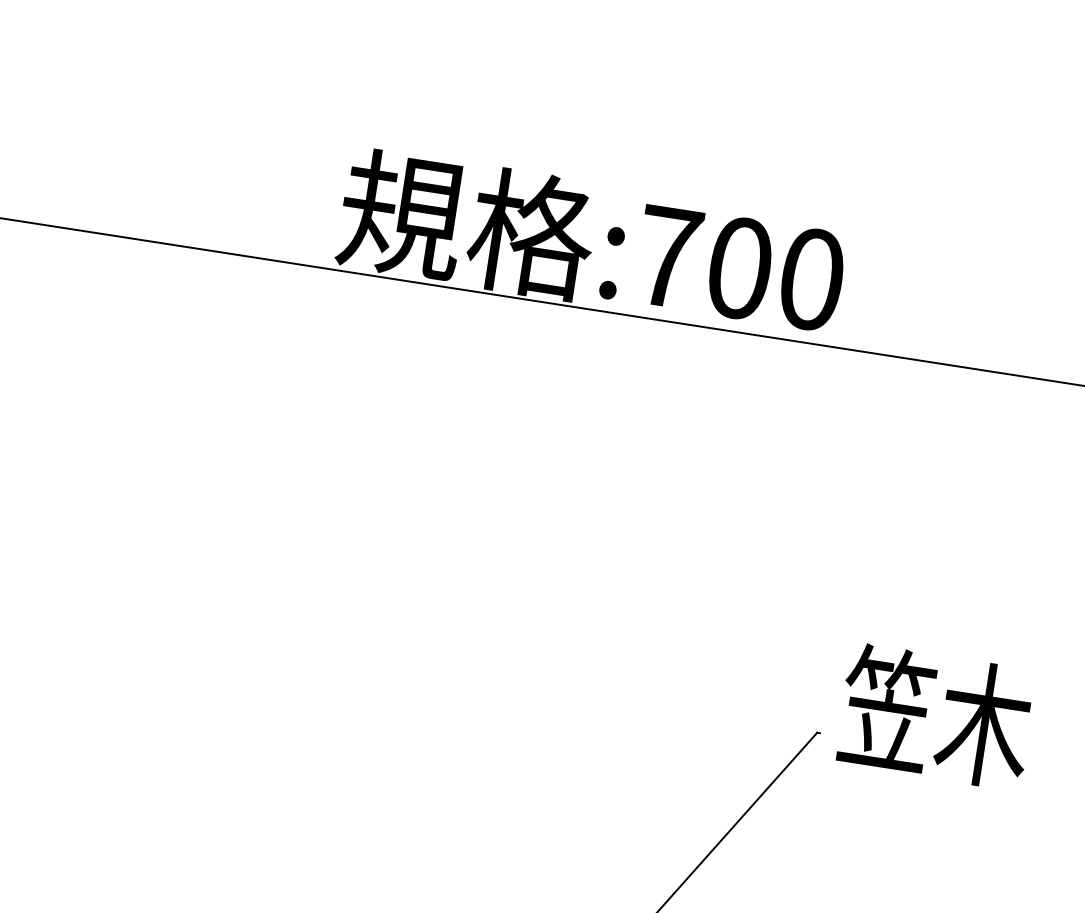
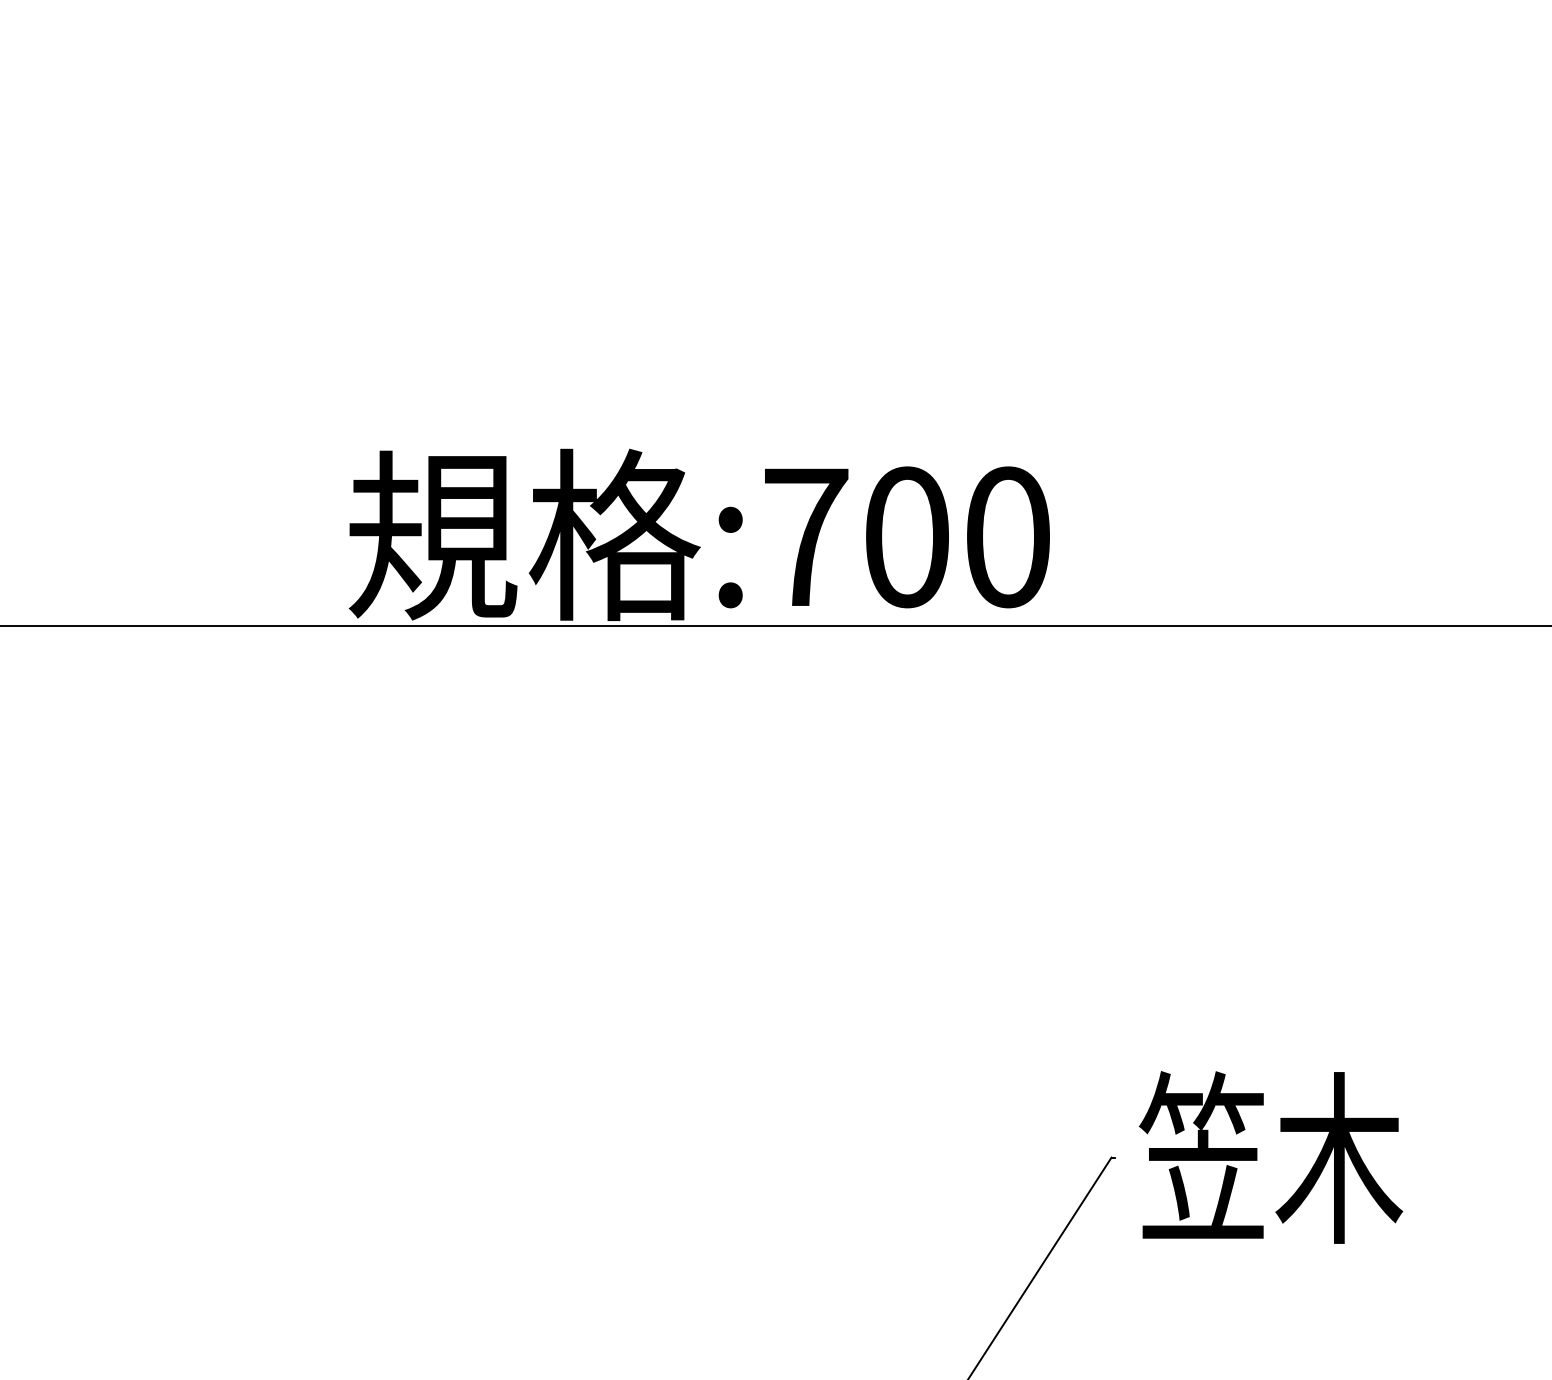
text: (936, 716) -> (1271, 1157), moved

